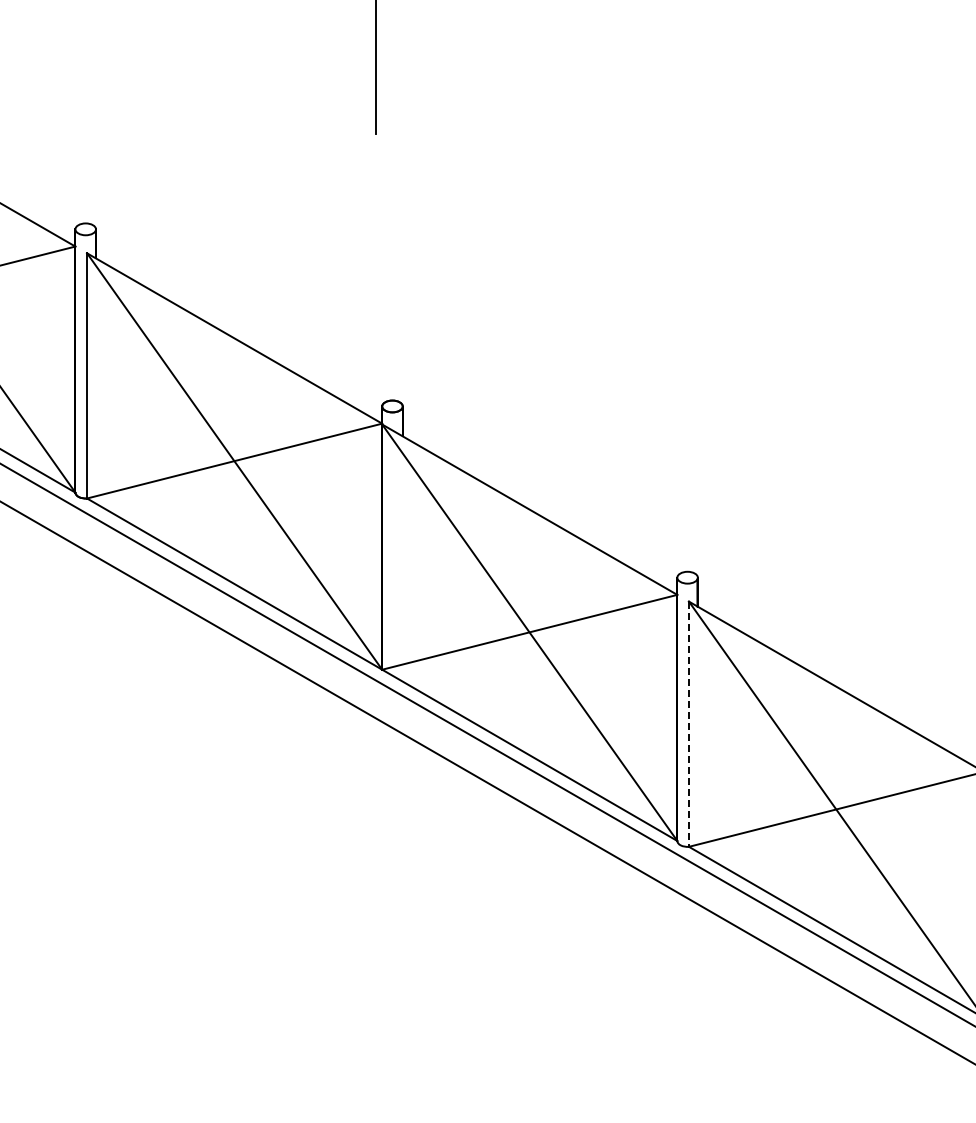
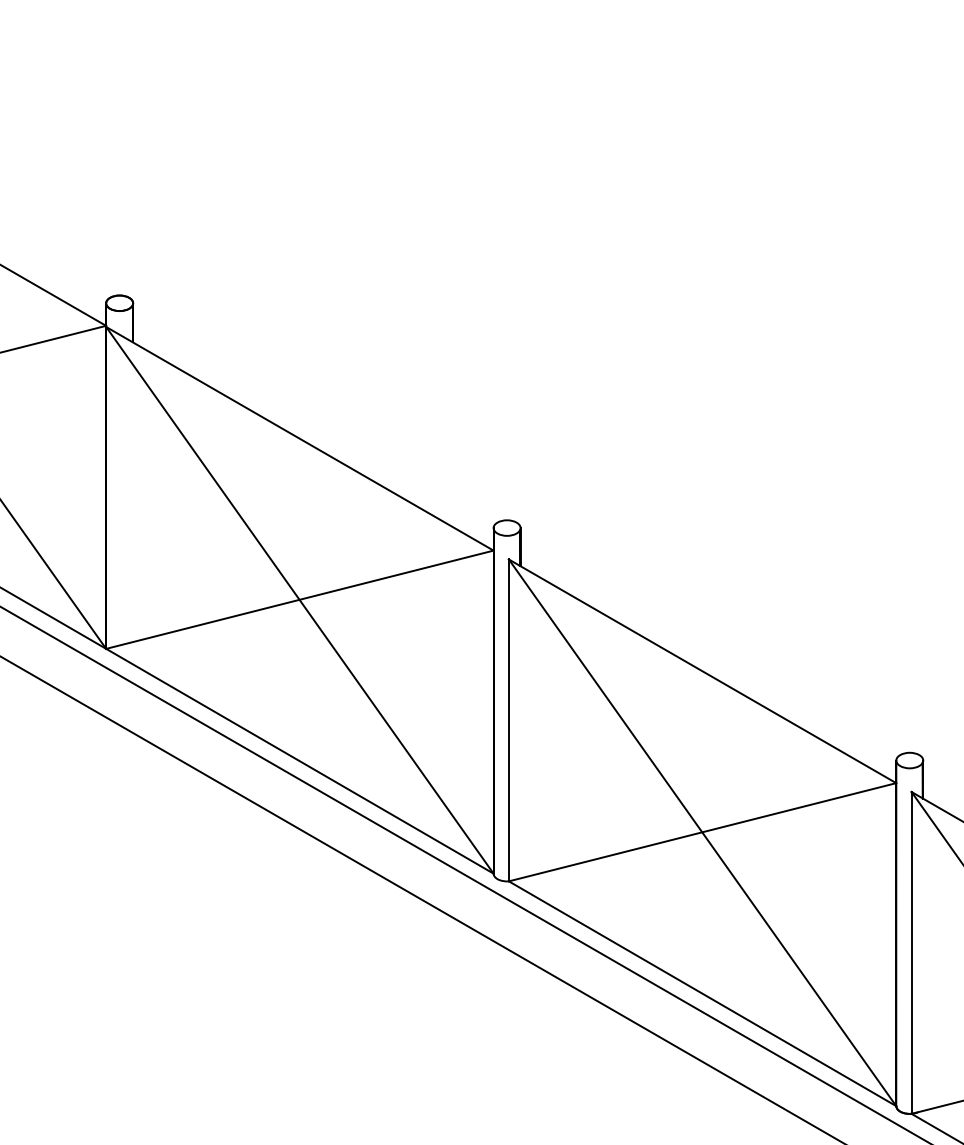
line: (688, 724) -> (508, 720), dashed -> solid

